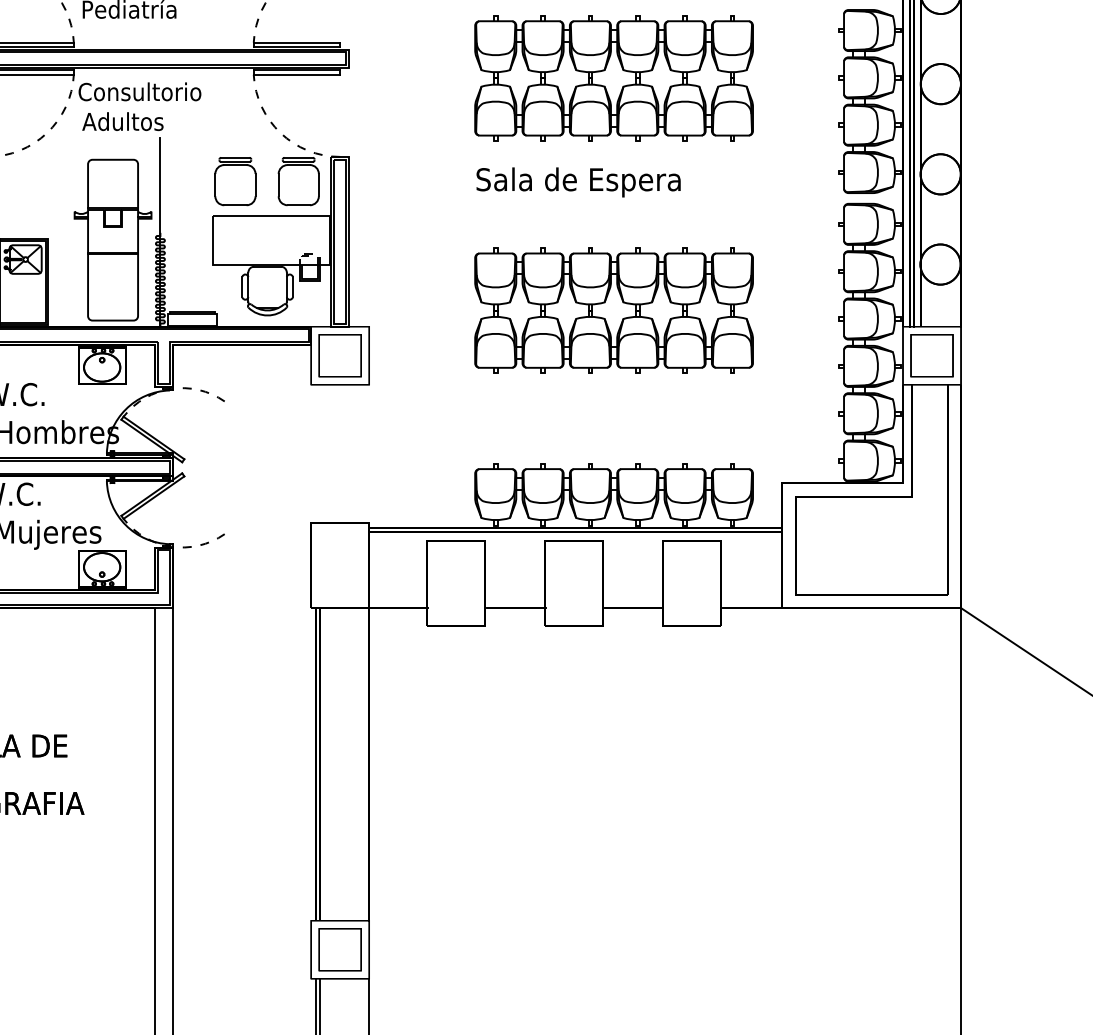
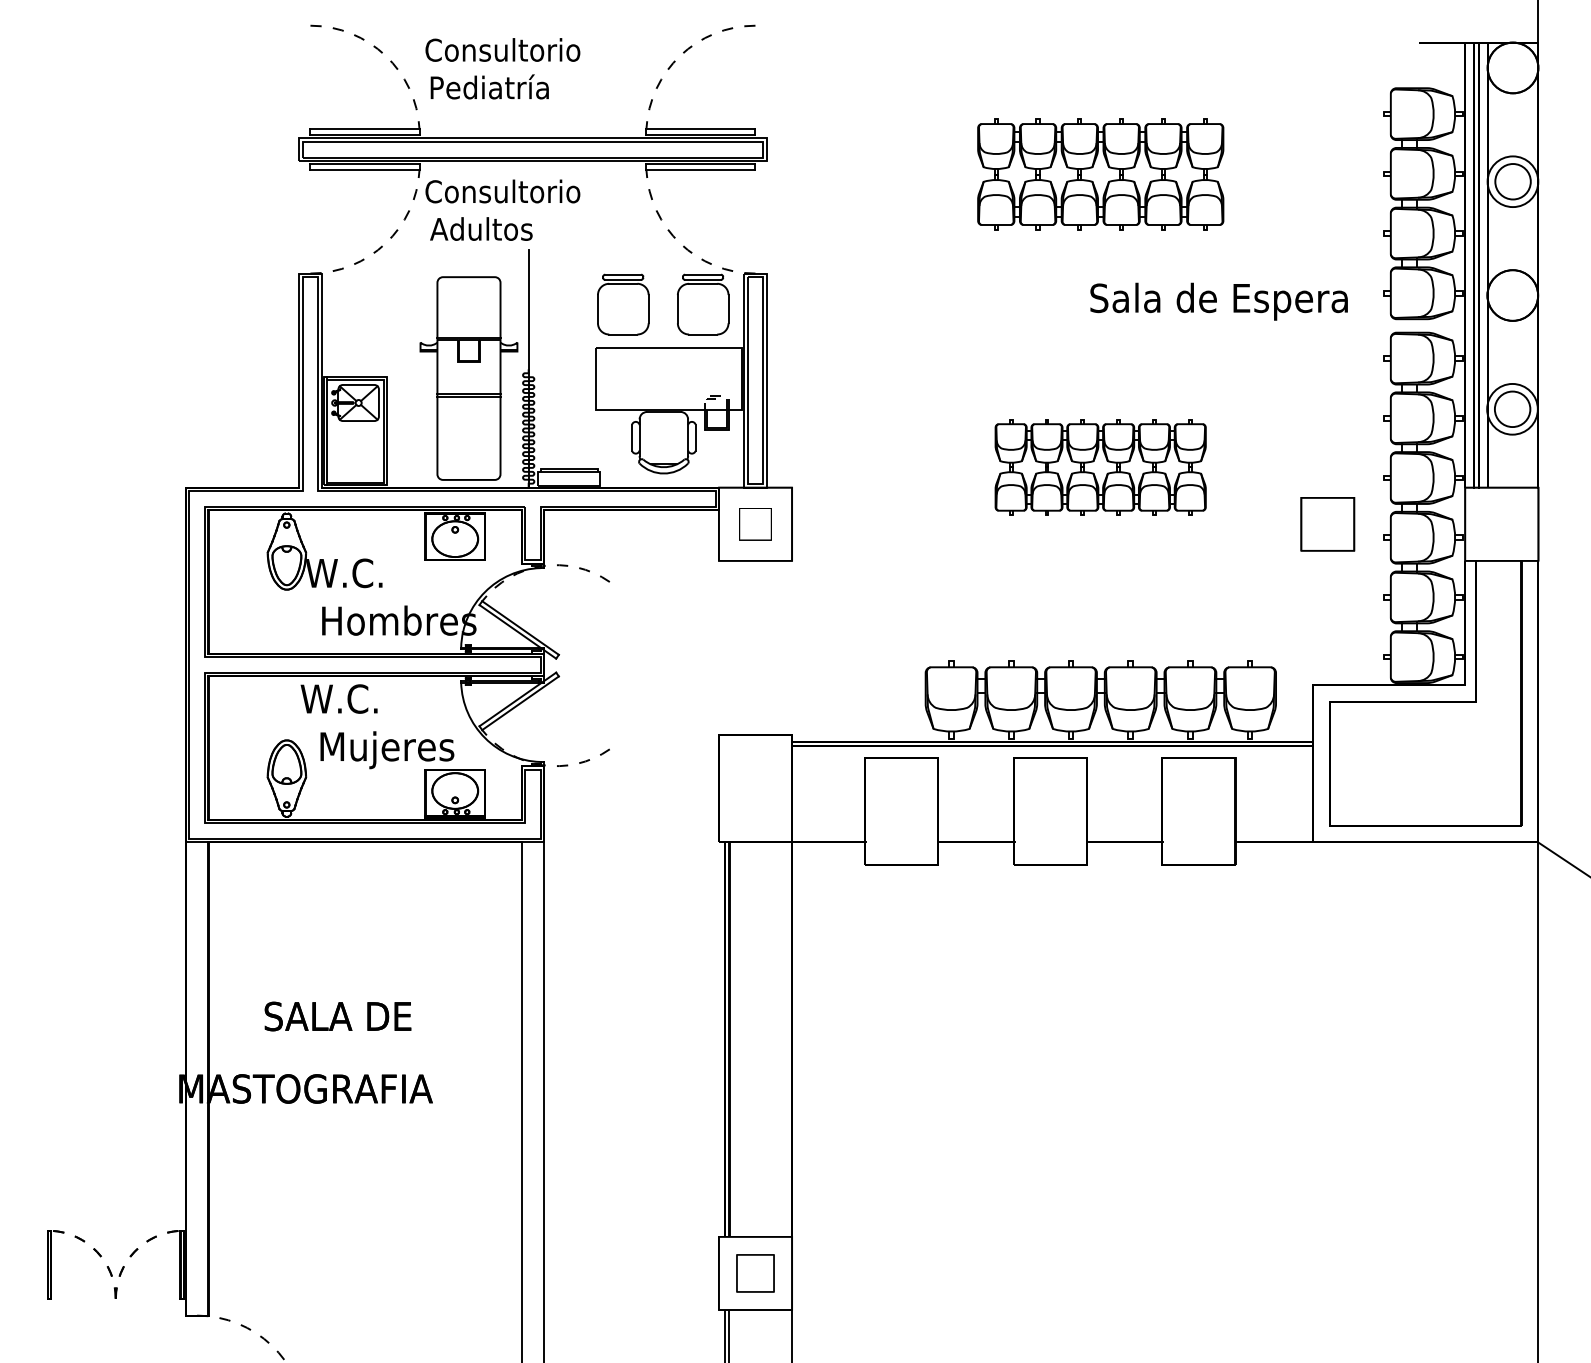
part: (613, 78) -> (1100, 174), size x0.7
circle: (940, 83) -> (1512, 181), size x0.7
text: (578, 182) -> (1218, 301), moved
circle: (940, 263) -> (1512, 408), size x0.7
part: (613, 310) -> (1100, 467), size x0.6
part: (340, 355) -> (755, 524), size x0.6
part: (931, 355) -> (1327, 524), moved
part: (340, 949) -> (755, 1273), size x0.7

